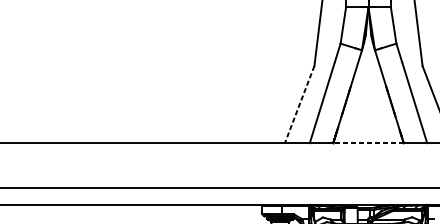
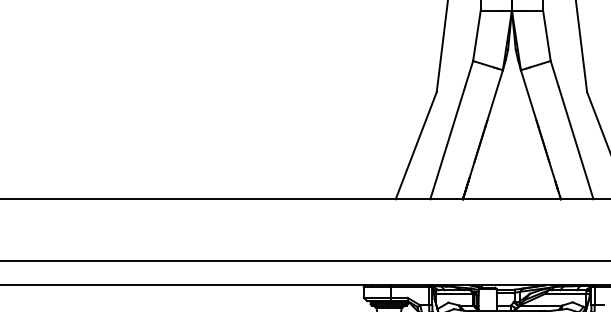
line: (299, 105) -> (416, 146), dashed -> solid
line: (368, 143) -> (511, 199), dashed -> solid

